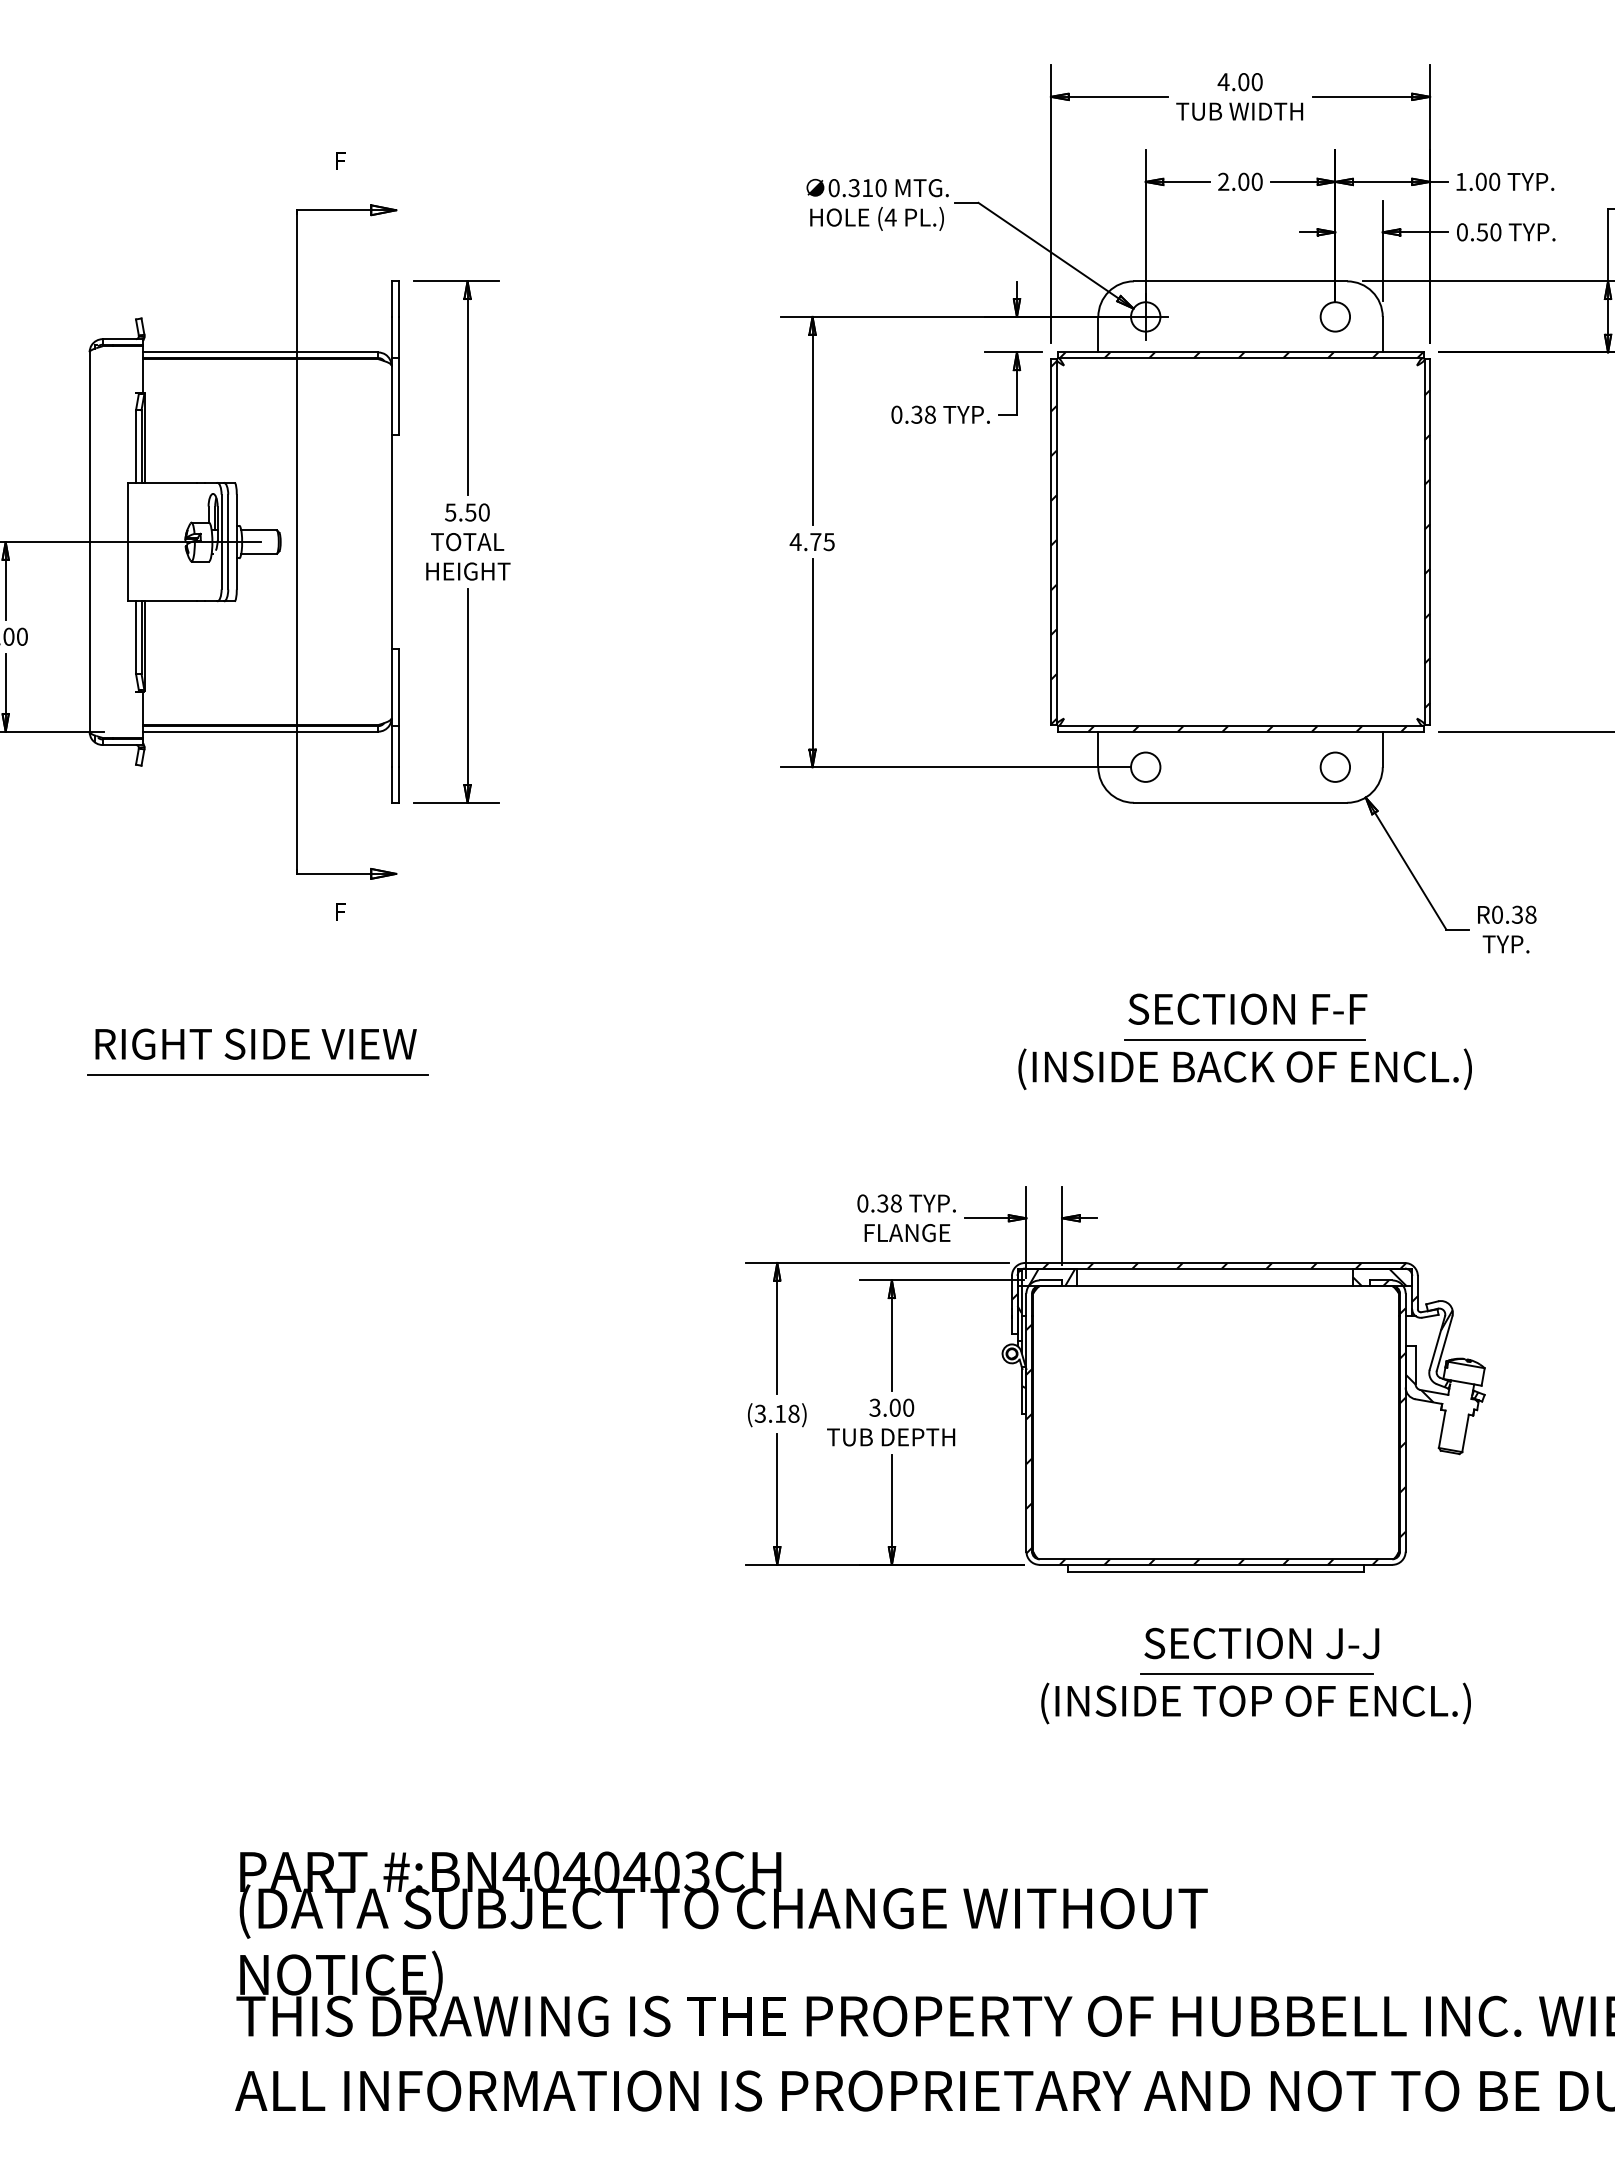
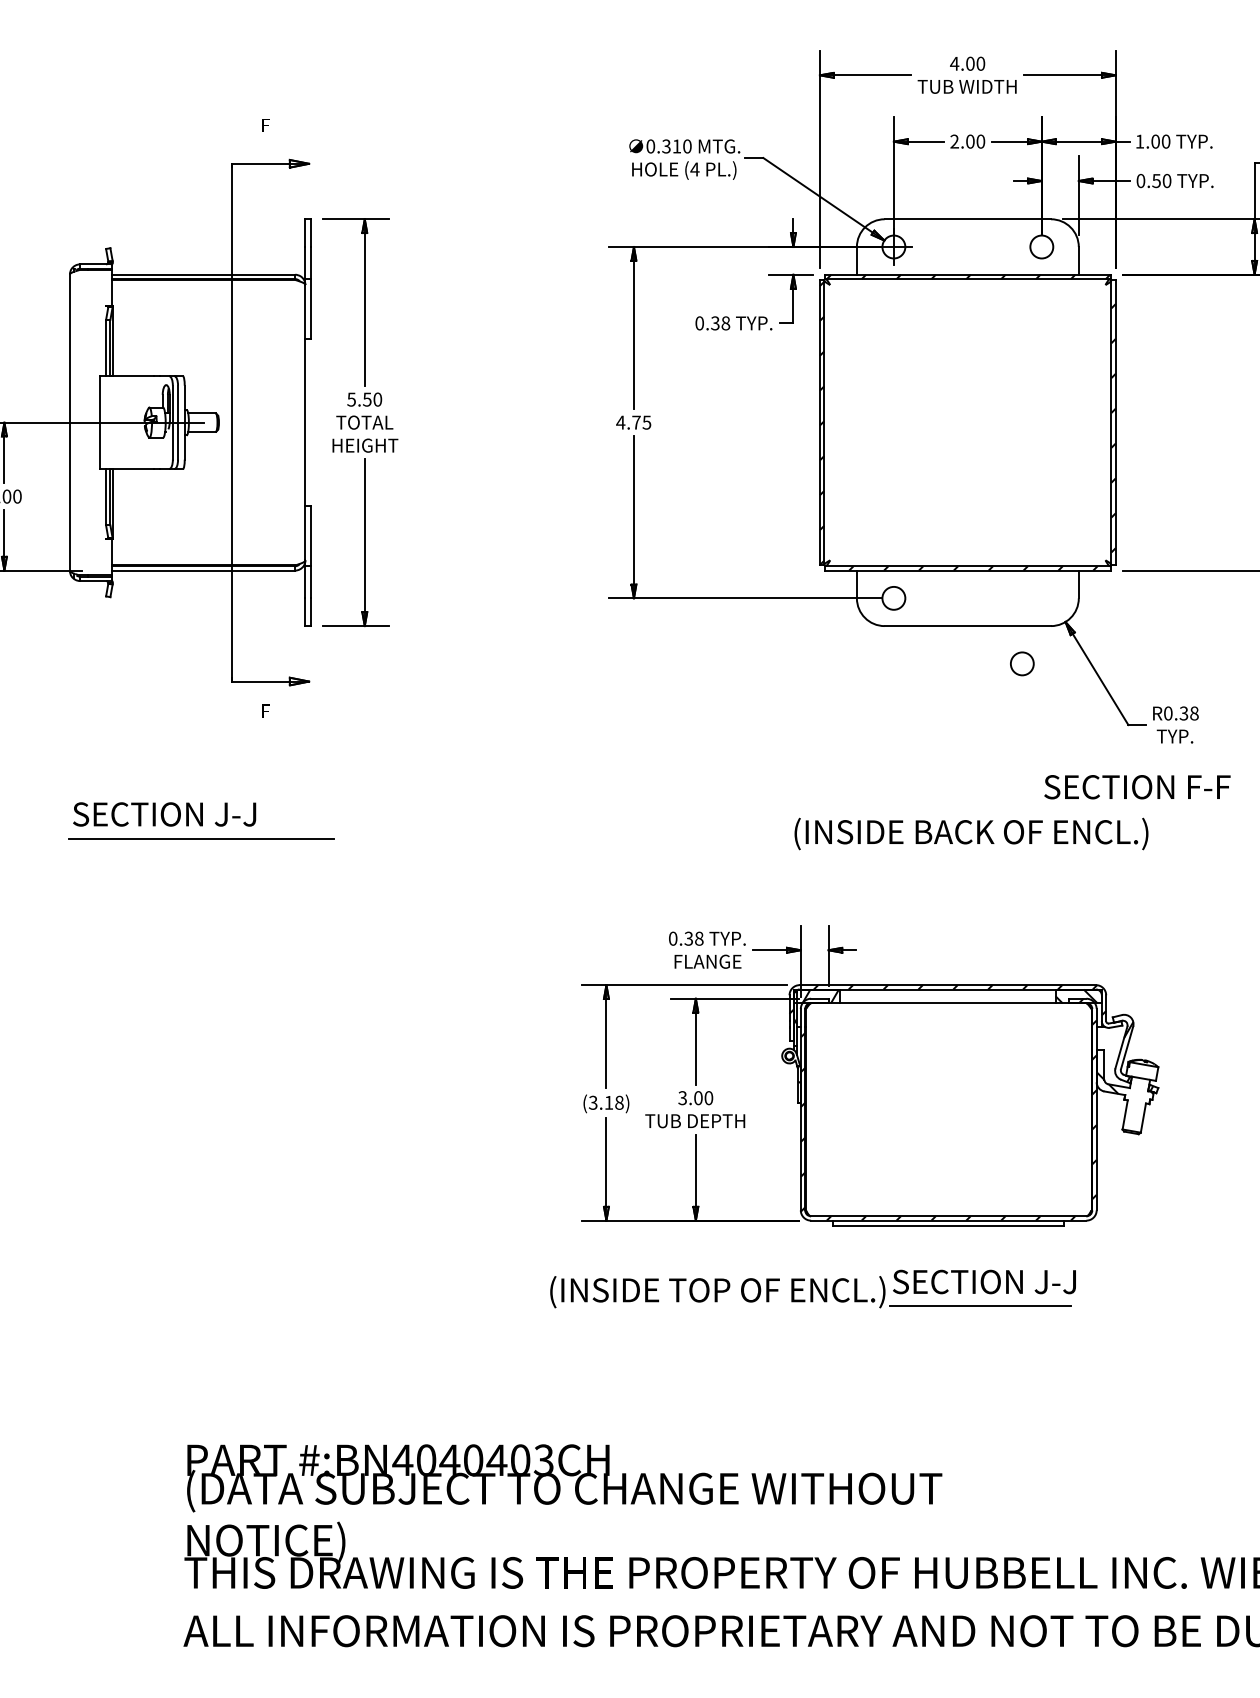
circle: (1334, 766) -> (1021, 663), moved
text: (1247, 1008) -> (1137, 786), moved
line: (1244, 1040) -> (970, 811), removed
text: (254, 1043) -> (198, 813), RIGHT SIDE VIEW -> SECTION J-J
text: (1255, 1703) -> (717, 1292), moved

